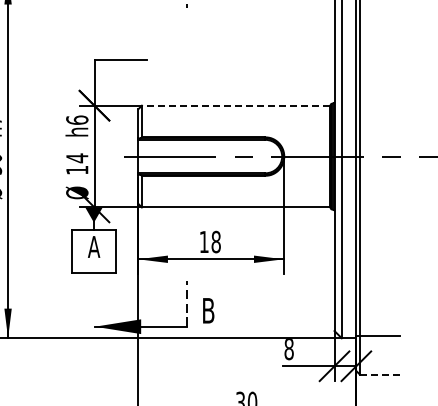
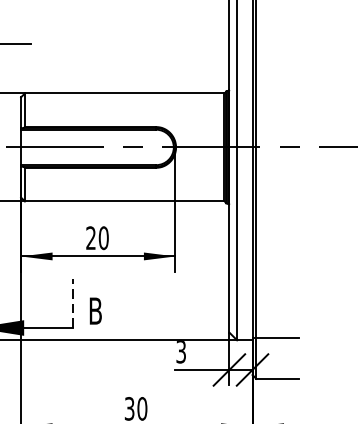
line: (235, 105) -> (124, 93), dashed -> solid
text: (209, 241) -> (96, 237), 18 -> 20
text: (288, 349) -> (180, 352), 8 -> 3
line: (379, 374) -> (277, 378), dashed -> solid

